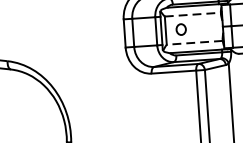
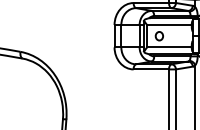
line: (192, 15) -> (169, 25), dashed -> solid
line: (193, 43) -> (168, 47), dashed -> solid

